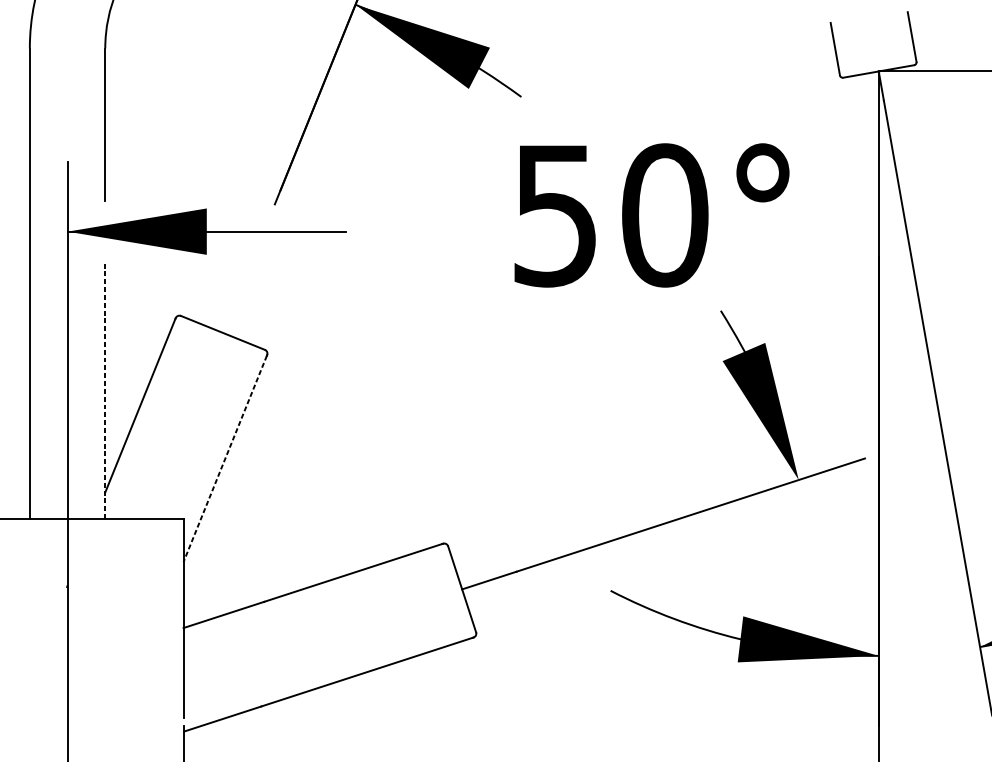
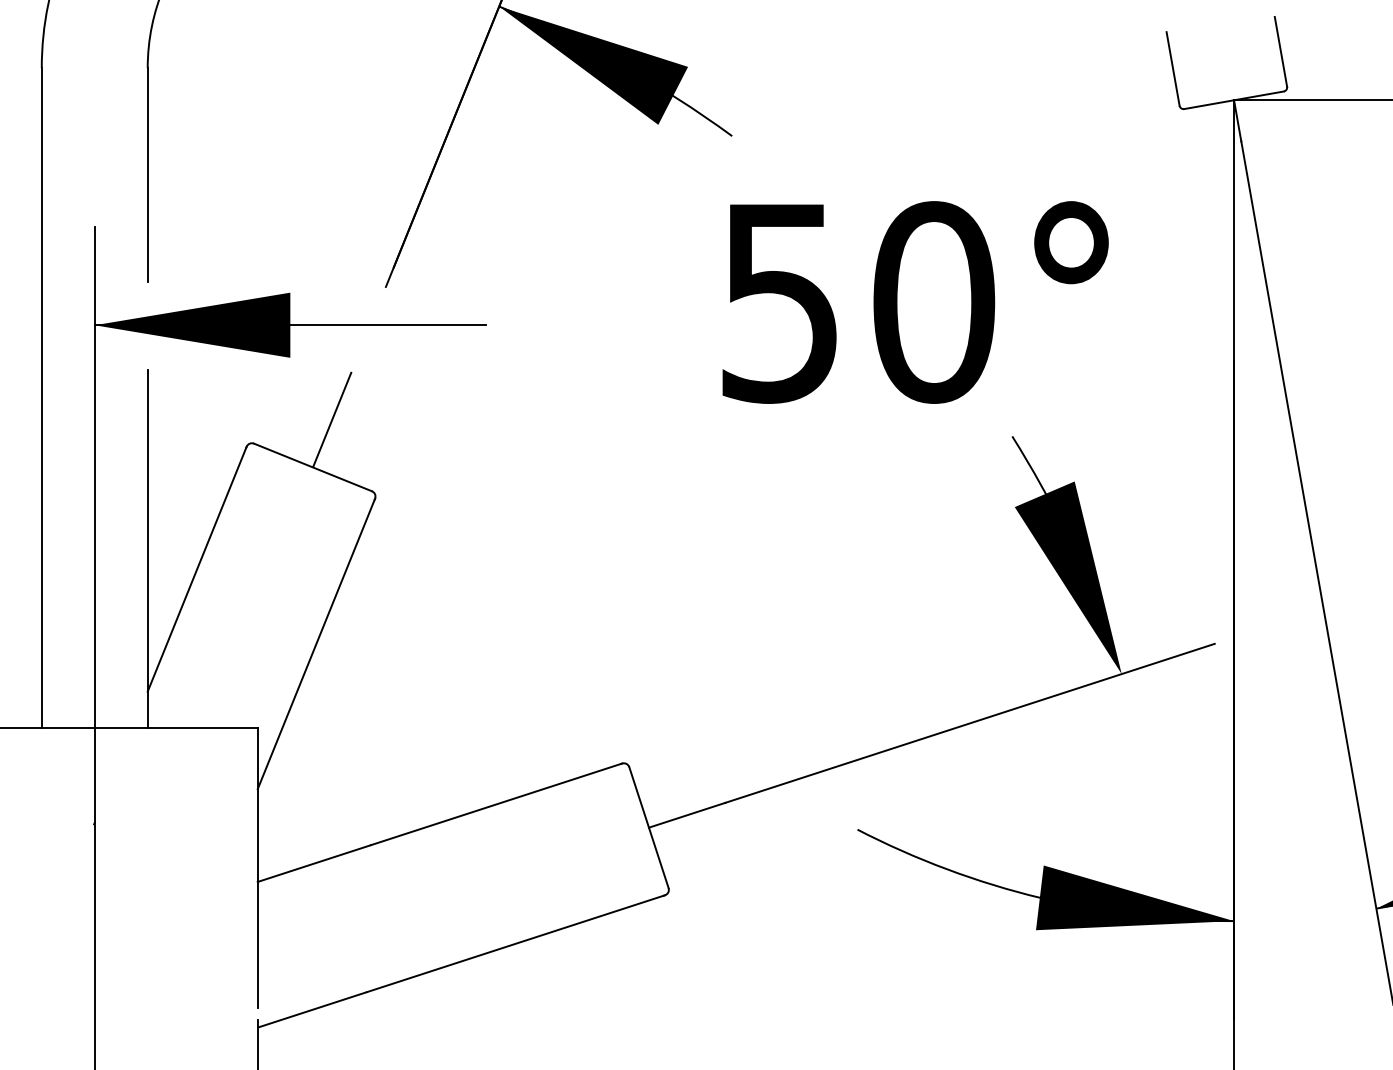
line: (236, 298) -> (332, 419), added
line: (105, 391) -> (147, 549), dashed -> solid
line: (225, 458) -> (316, 644), dashed -> solid

